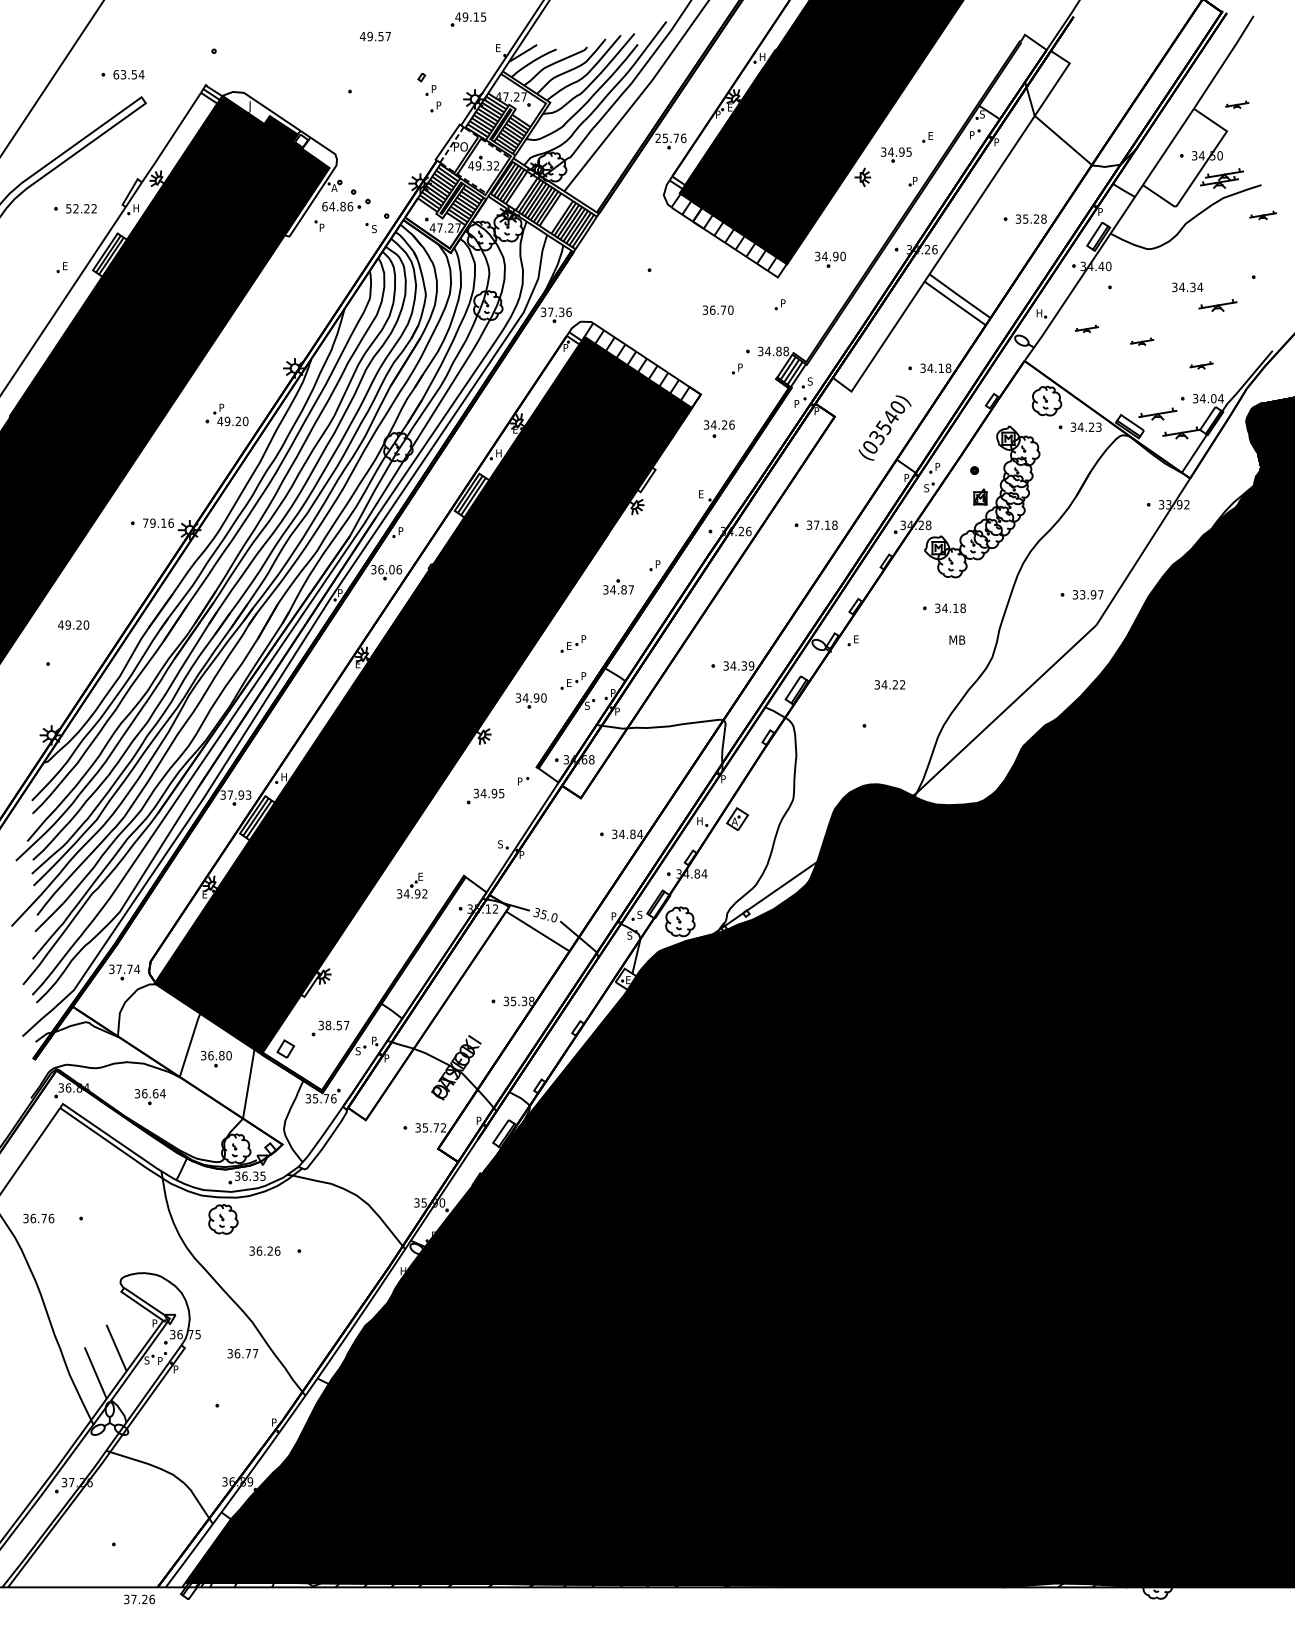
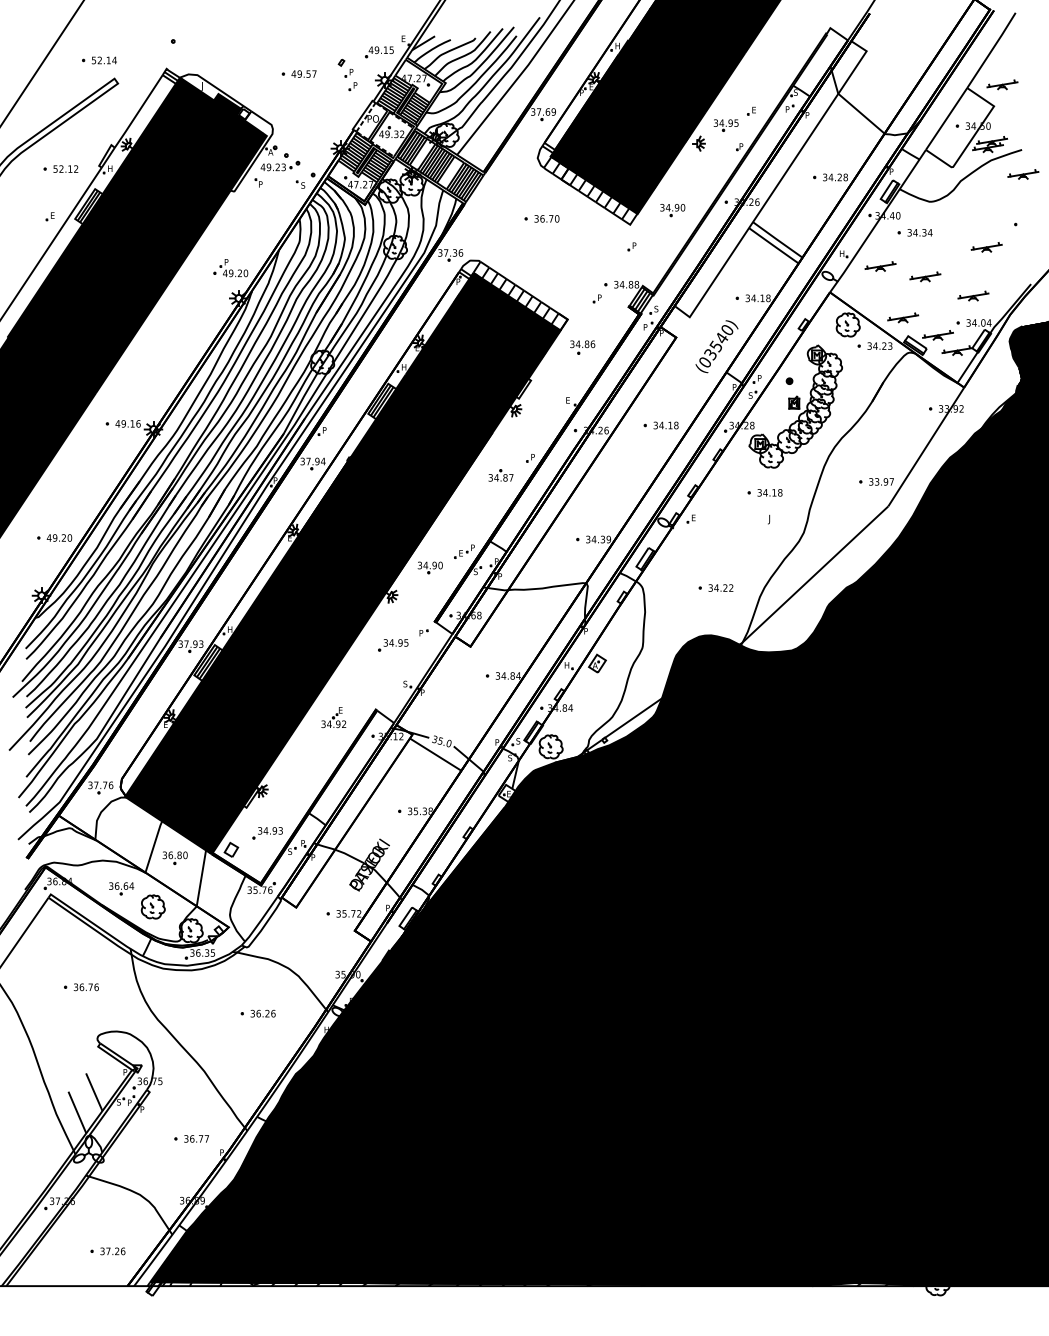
part: (468, 19) -> (379, 52), moved
text: (374, 36) -> (303, 74), moved
text: (124, 74) -> (100, 60), 63.54 -> 52.14
part: (1236, 104) -> (1001, 84), size x1.67
text: (670, 138) -> (543, 112), 25.76 -> 37.69
text: (337, 206) -> (273, 167), 64.86 -> 49.23
text: (86, 208) -> (69, 168), 52.22 -> 52.12
part: (1262, 215) -> (1022, 174), size x1.43
text: (1025, 218) -> (830, 176), 35.28 -> 34.28
text: (1187, 287) -> (919, 232), moved
text: (717, 309) -> (546, 218), moved
part: (1086, 328) -> (880, 266), size x1.67
part: (1141, 341) -> (924, 276), size x1.67
part: (1201, 365) -> (973, 296), size x1.67
part: (1114, 392) -> (902, 317), added
part: (226, 414) -> (230, 267), moved
text: (724, 424) -> (586, 343), 34.26 -> 34.86
text: (145, 522) -> (117, 423), 79.16 -> 49.16
text: (816, 524) -> (661, 424), 37.18 -> 34.18
text: (389, 569) -> (315, 461), 36.06 -> 37.94
text: (73, 624) -> (59, 537), moved
text: (956, 641) -> (774, 519), MB -> J
part: (573, 643) -> (464, 521), removed
text: (889, 684) -> (720, 587), moved
text: (136, 969) -> (110, 785), 37.74 -> 37.76
text: (337, 1025) -> (273, 830), 38.57 -> 34.93
text: (38, 1218) -> (86, 987), moved
part: (223, 1219) -> (153, 907), moved
text: (264, 1250) -> (262, 1013), moved
text: (242, 1353) -> (196, 1138), moved
text: (139, 1599) -> (112, 1251), moved

